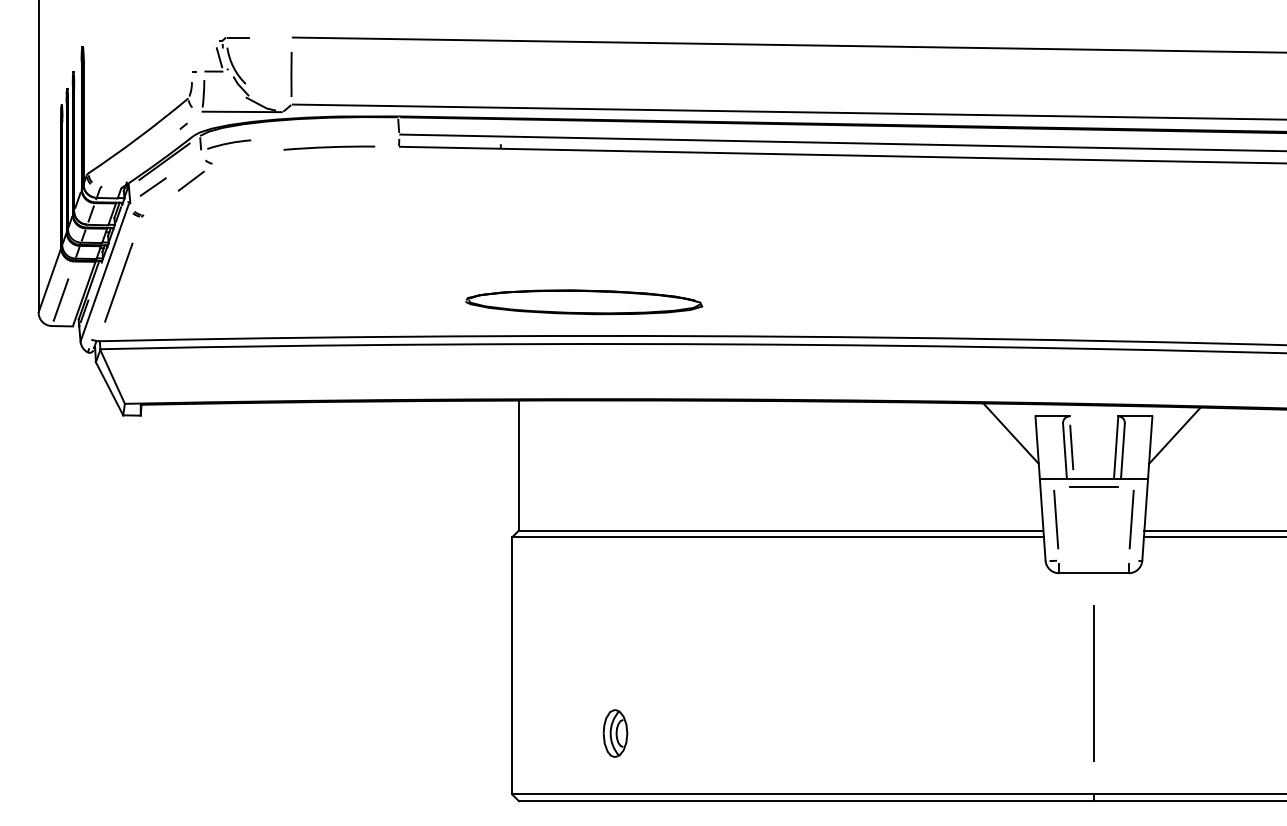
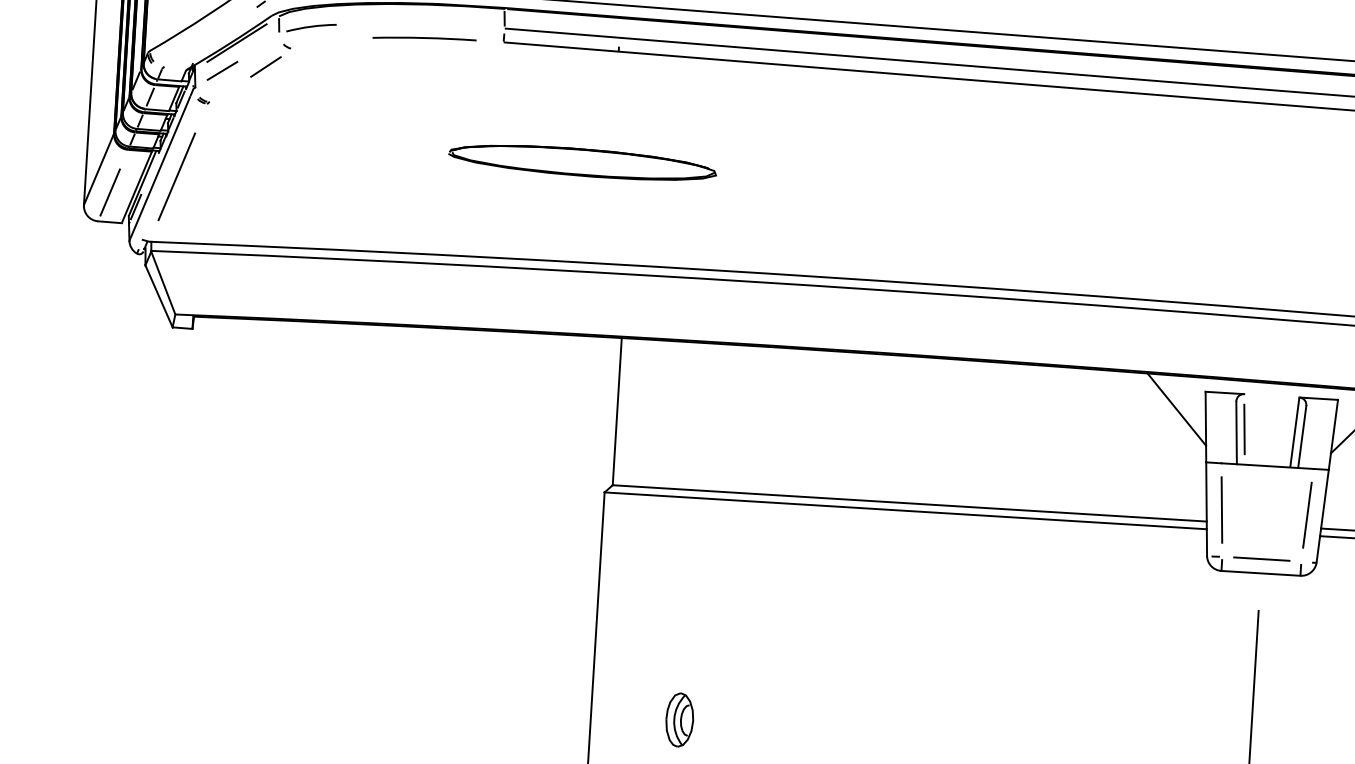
part: (584, 302) -> (583, 162), moved
line: (1093, 486) -> (1261, 558), moved
part: (615, 733) -> (679, 720), moved

